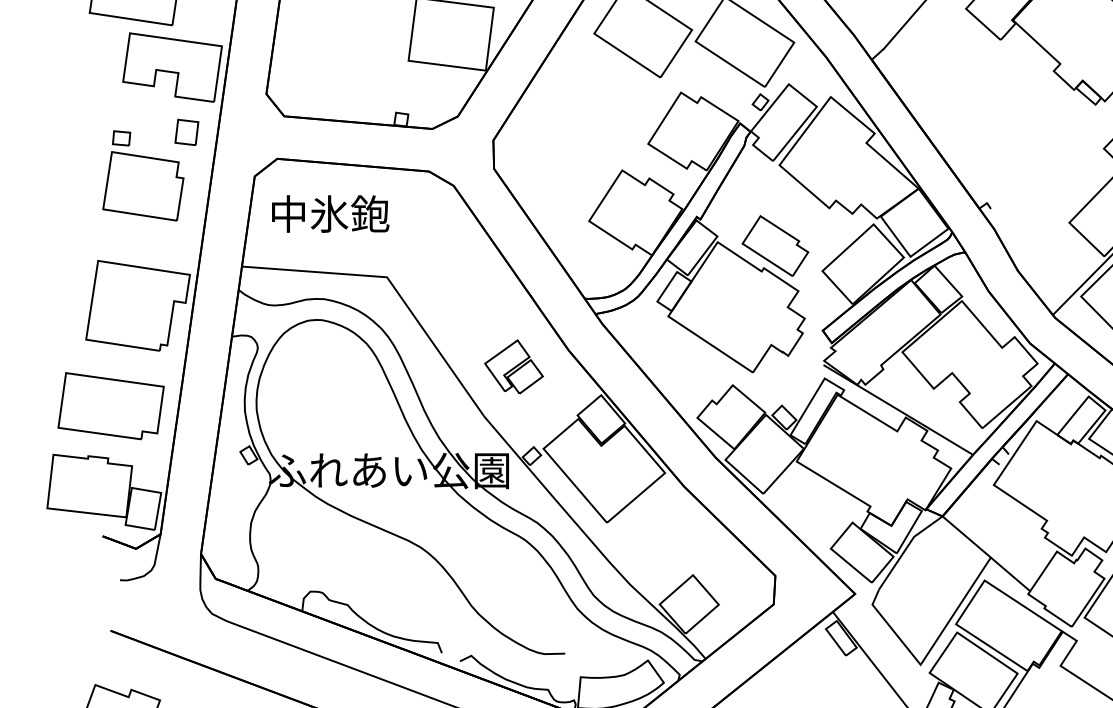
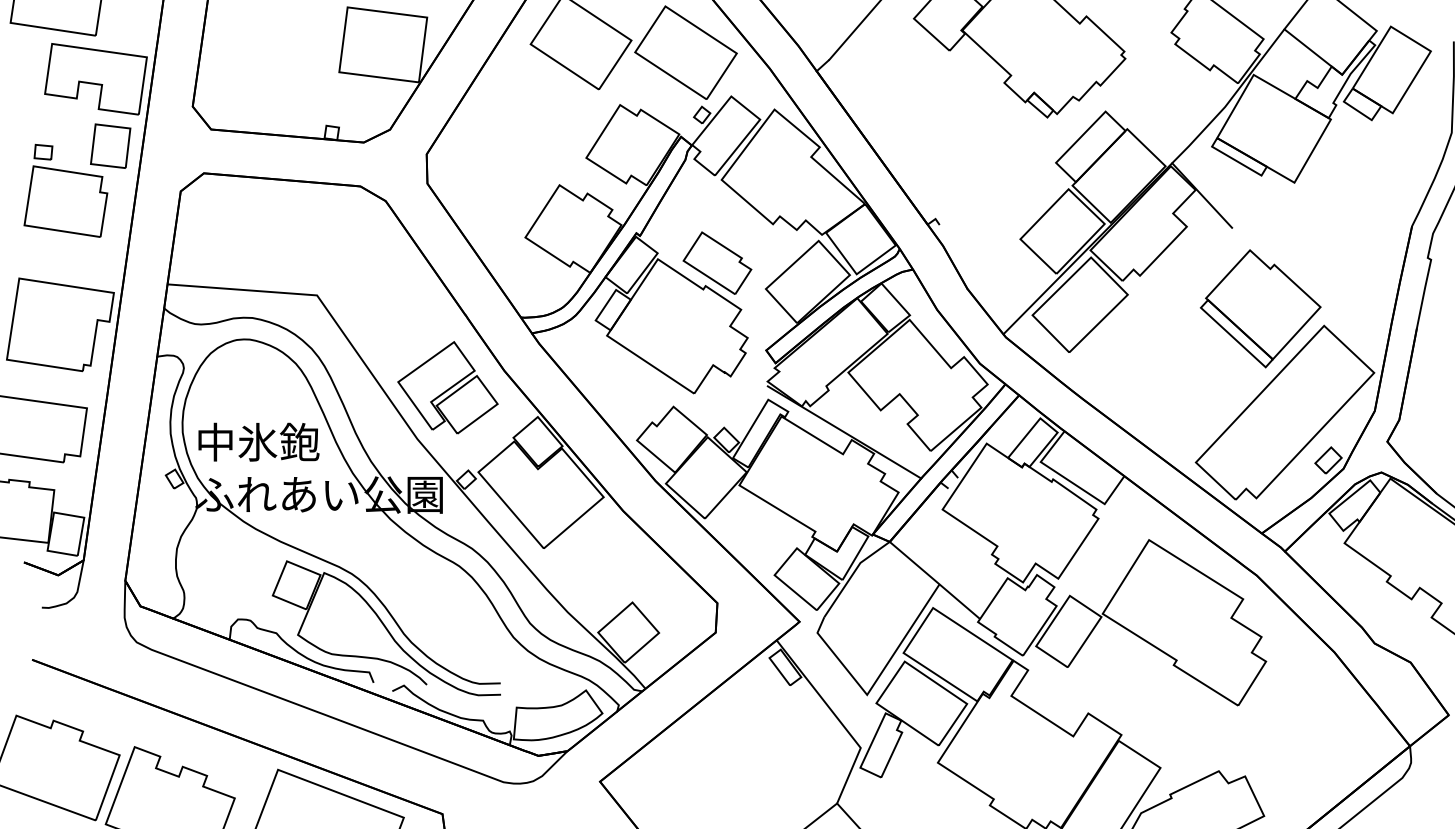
part: (186, 131) -> (110, 145), size x1.67
text: (330, 213) -> (258, 441), moved
part: (513, 366) -> (447, 387), size x1.67
part: (453, 600) -> (385, 628), added

